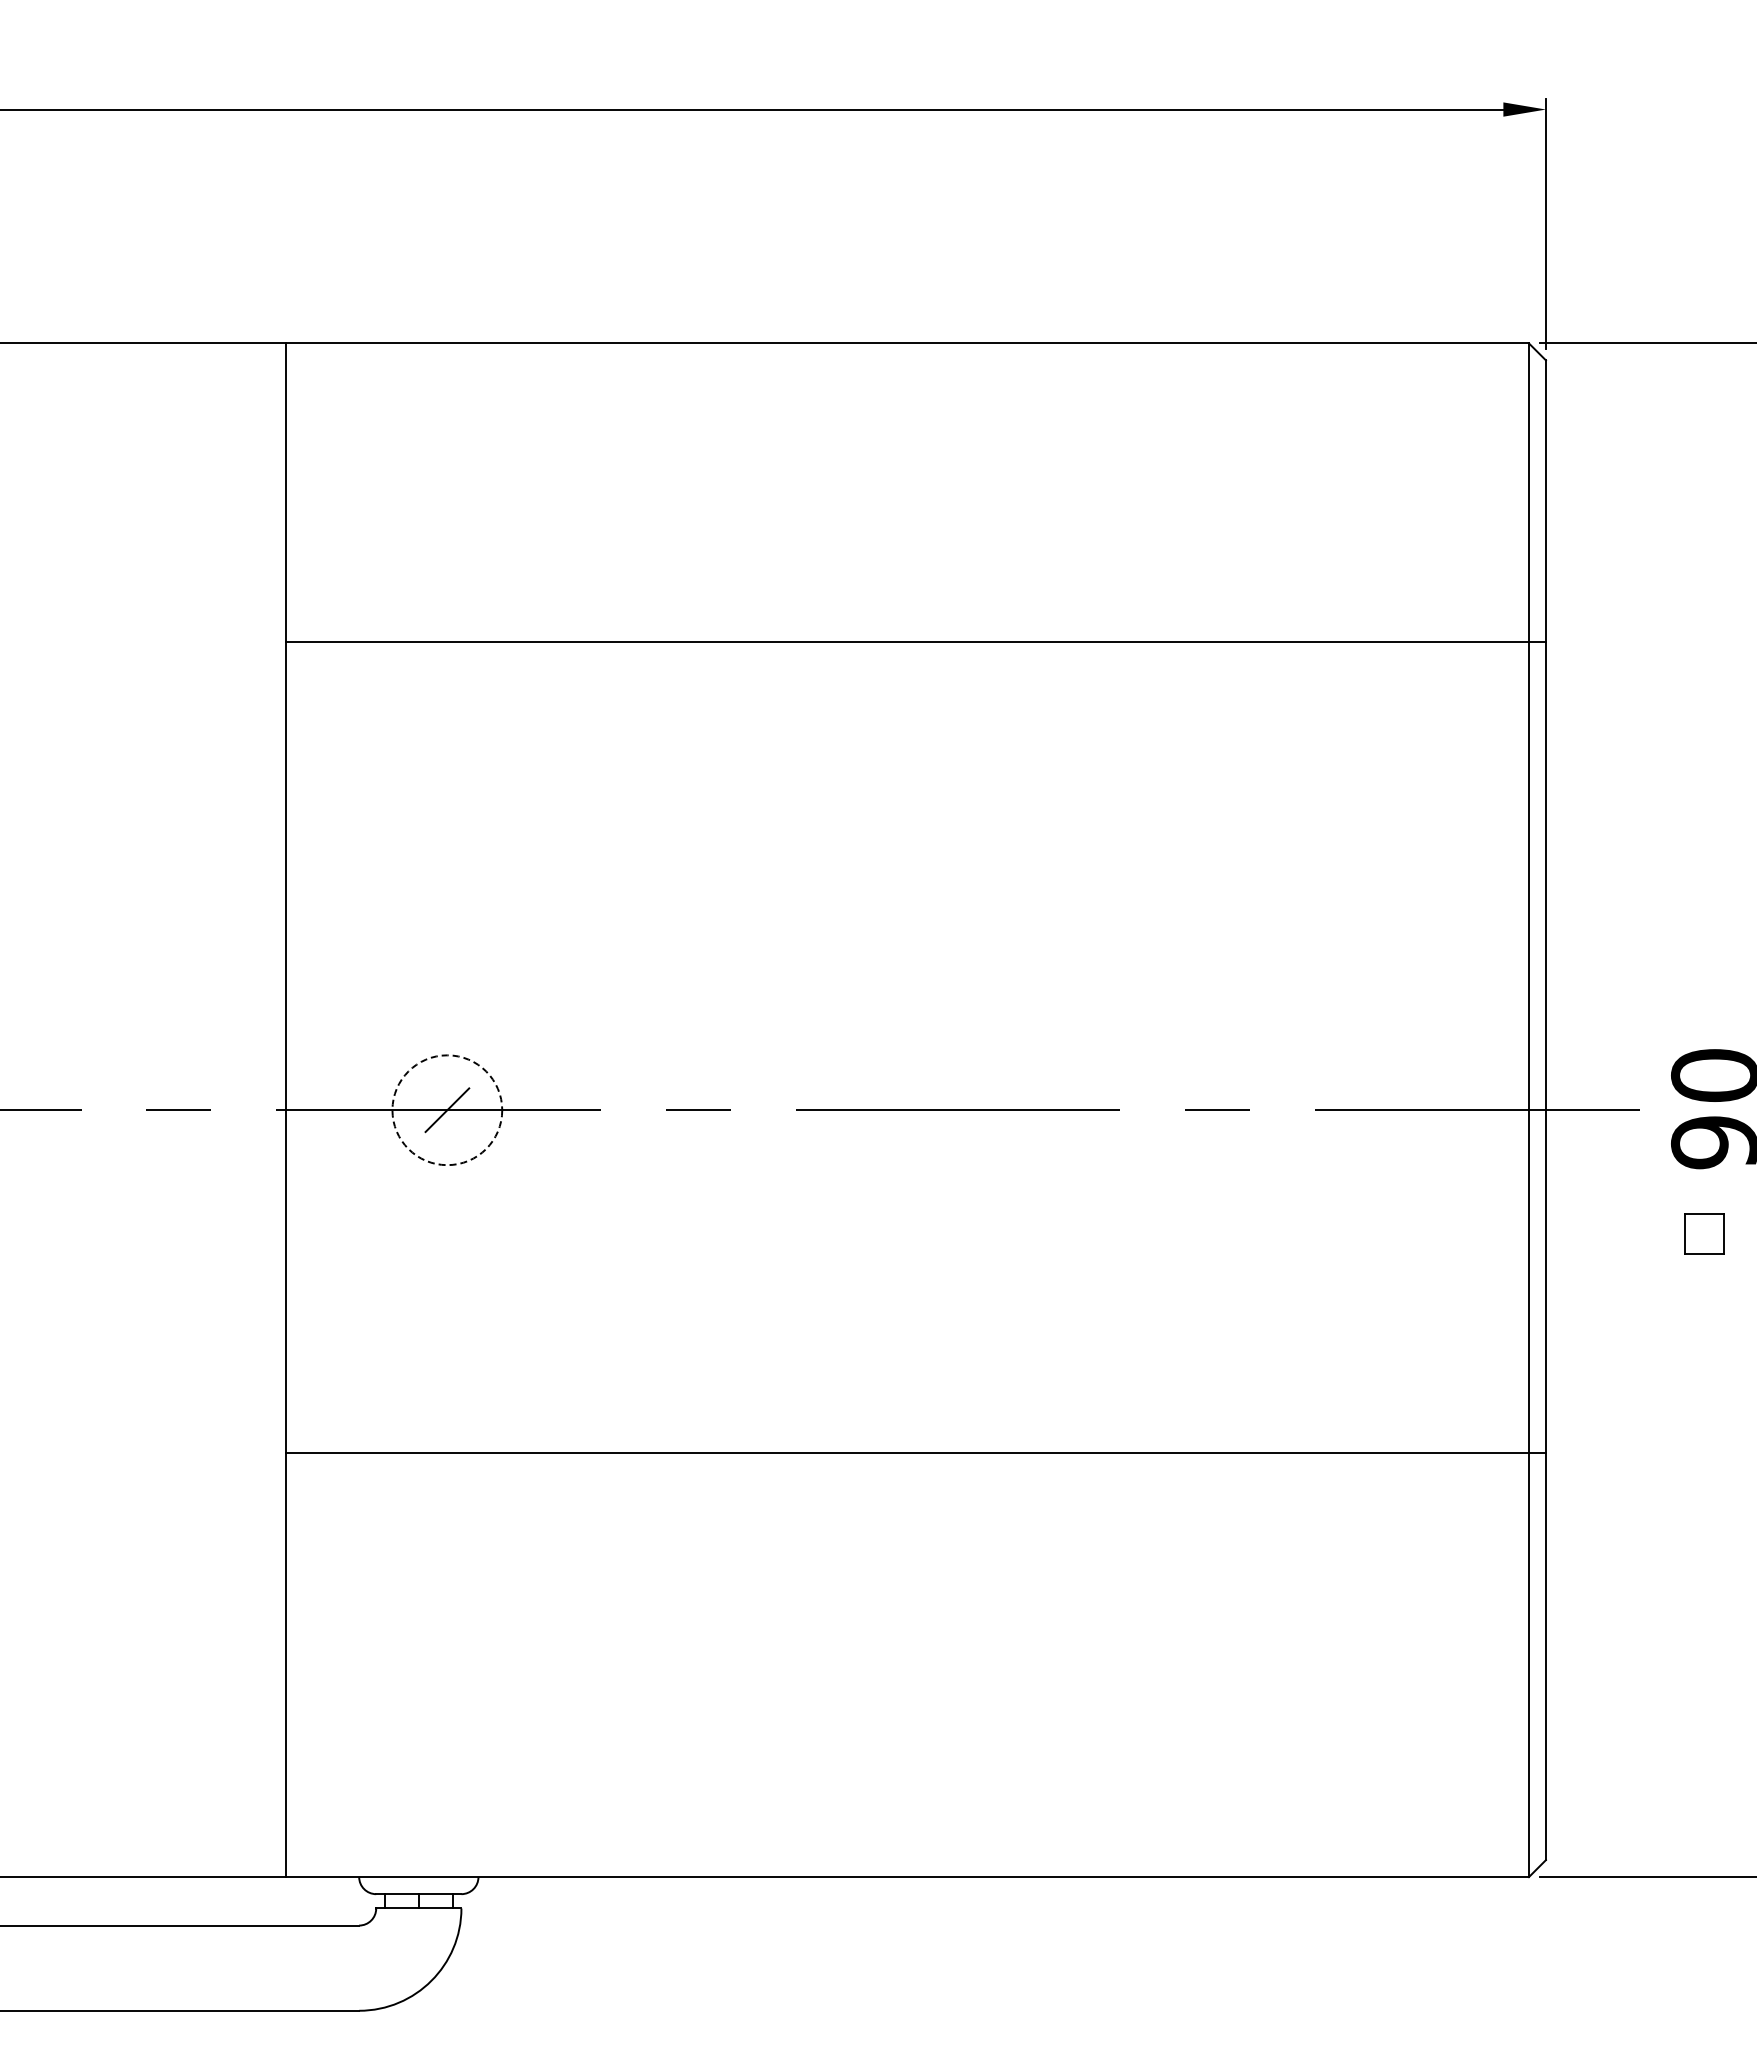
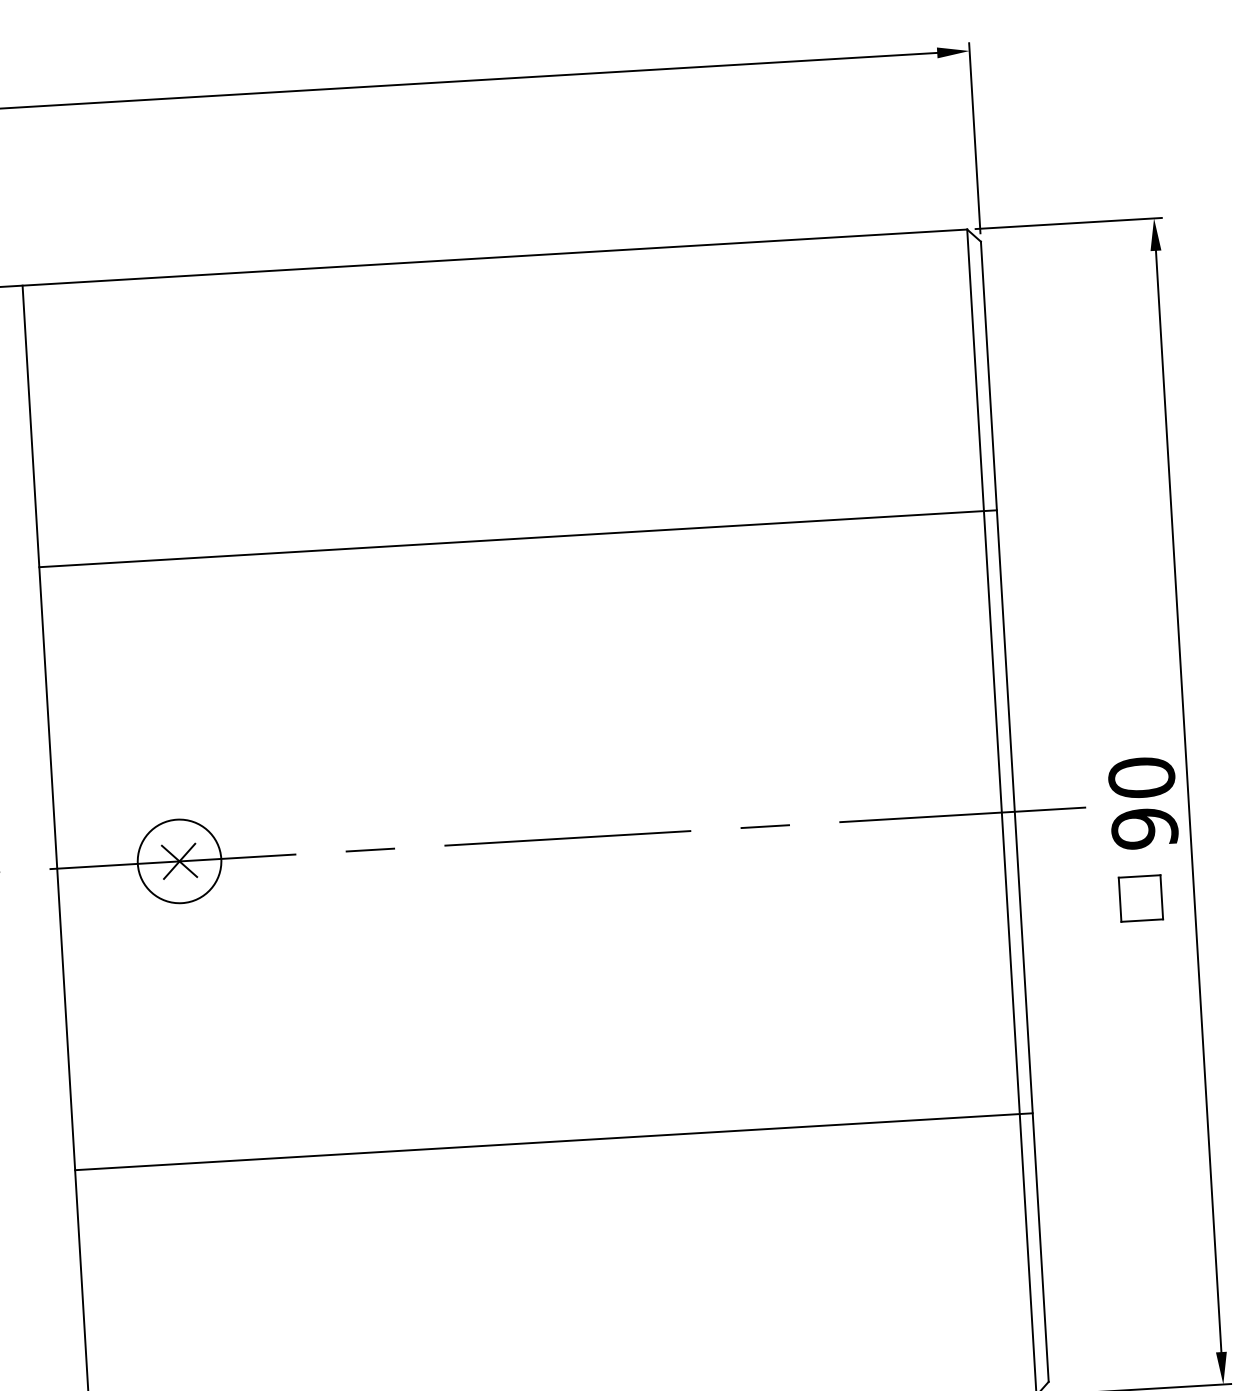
line: (915, 641) -> (517, 538), moved
circle: (447, 1110) -> (179, 861), dashed -> solid
line: (447, 1110) -> (179, 861), added
part: (1704, 1233) -> (1140, 898), size x1.43
line: (915, 1452) -> (553, 1141), moved

